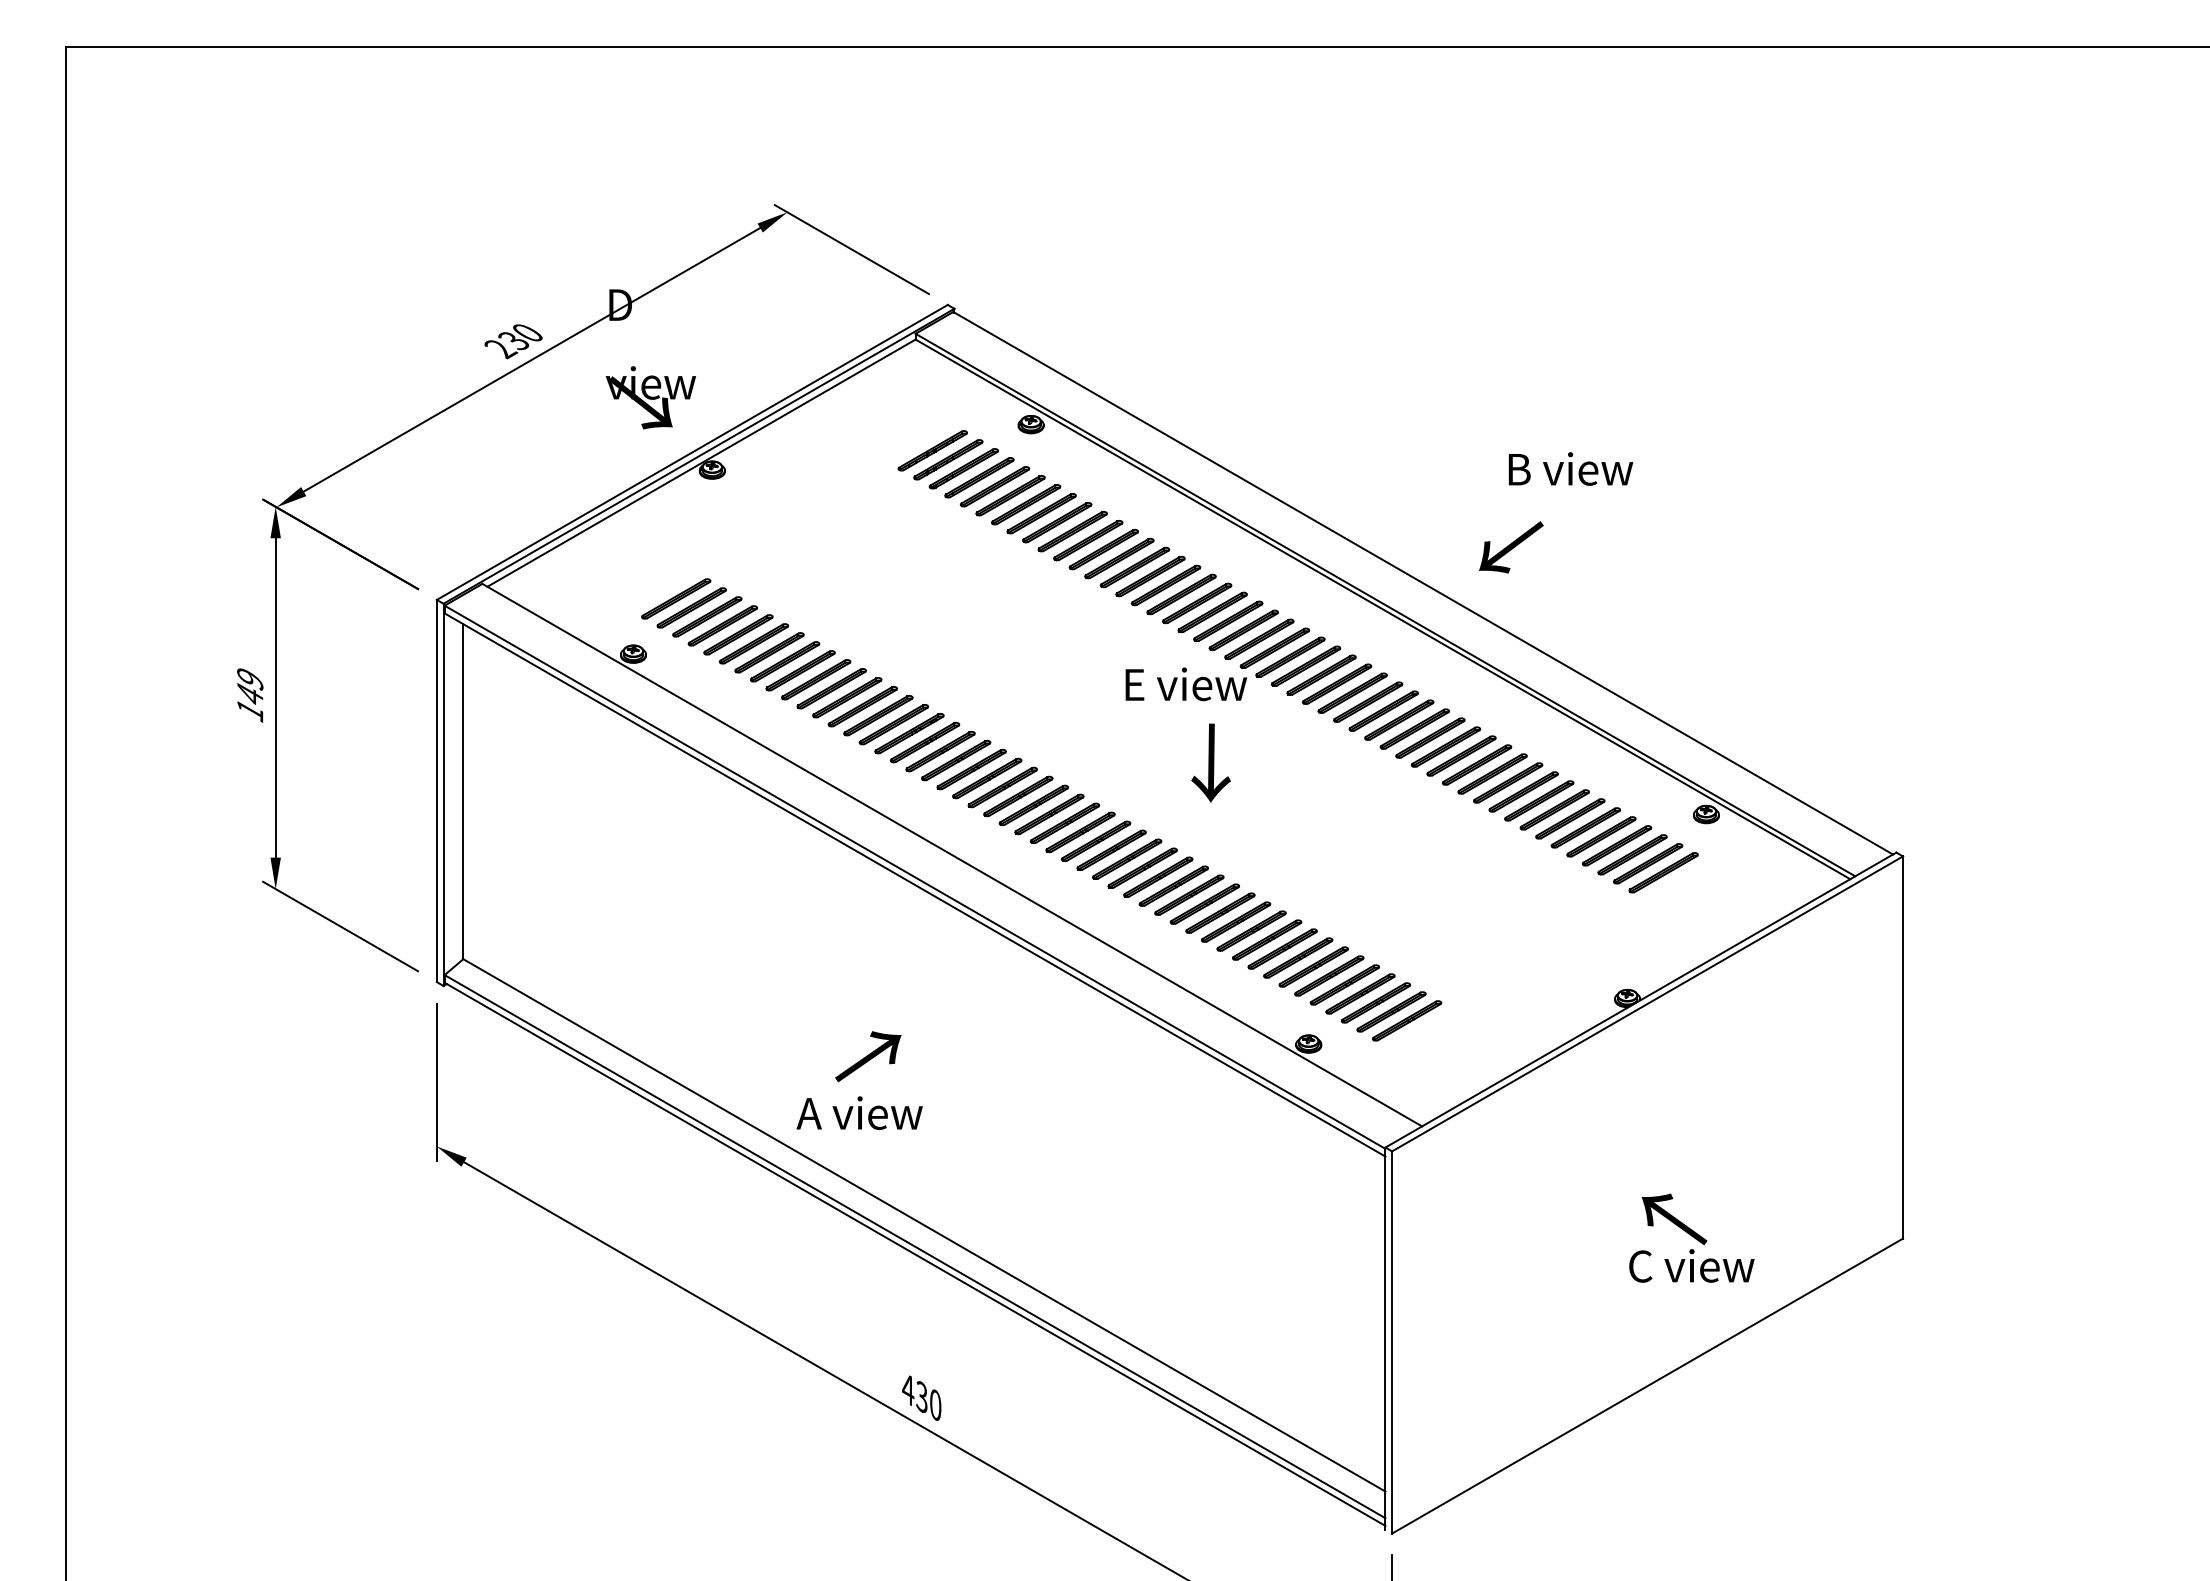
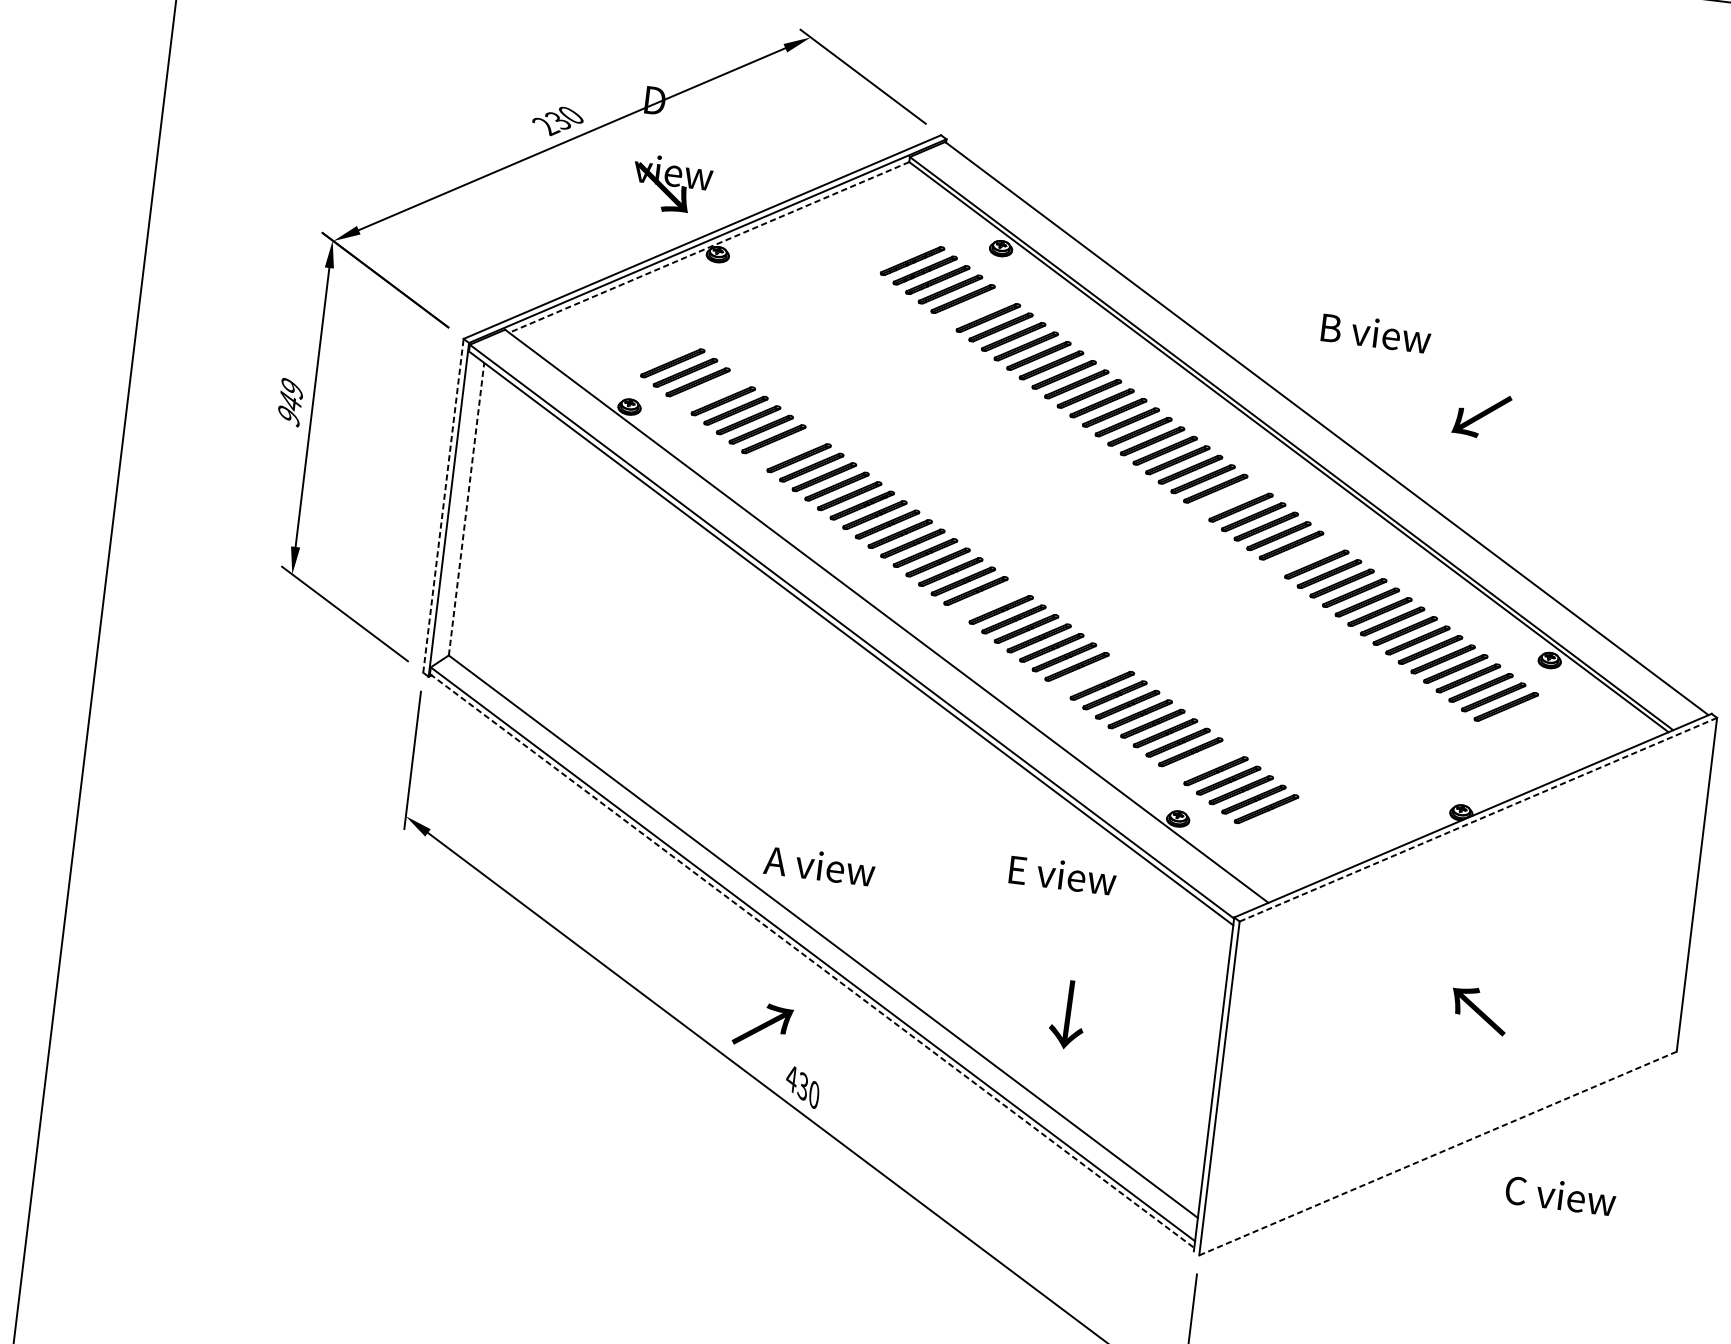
line: (701, 463) -> (709, 247), solid -> dashed
text: (1570, 468) -> (1375, 332), moved
part: (1010, 495) -> (975, 308), removed
text: (1511, 547) -> (1482, 415), moved
part: (722, 625) -> (710, 391), removed
part: (1321, 674) -> (1228, 497), removed
part: (816, 679) -> (786, 448), removed
text: (1186, 684) -> (1063, 875), moved
text: (250, 711) -> (289, 416), 149 -> 949
part: (1414, 728) -> (1303, 554), removed
text: (1210, 762) -> (1067, 1014), moved
line: (436, 790) -> (443, 505), solid -> dashed
line: (463, 791) -> (466, 509), solid -> dashed
part: (1064, 823) -> (988, 600), removed
part: (1189, 894) -> (1089, 675), removed
part: (1329, 975) -> (1203, 761), removed
line: (1647, 1003) -> (1478, 819), solid -> dashed
text: (868, 1056) -> (763, 1025), moved
text: (859, 1112) -> (819, 865), moved
line: (915, 1254) -> (812, 961), solid -> dashed
text: (1691, 1265) -> (1560, 1195), moved
line: (1647, 1386) -> (1437, 1153), solid -> dashed

